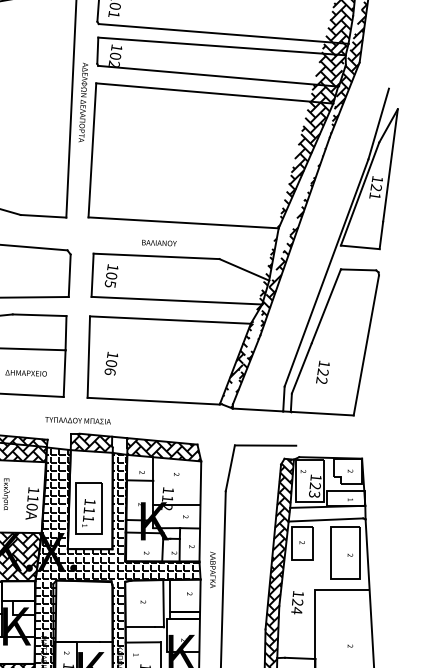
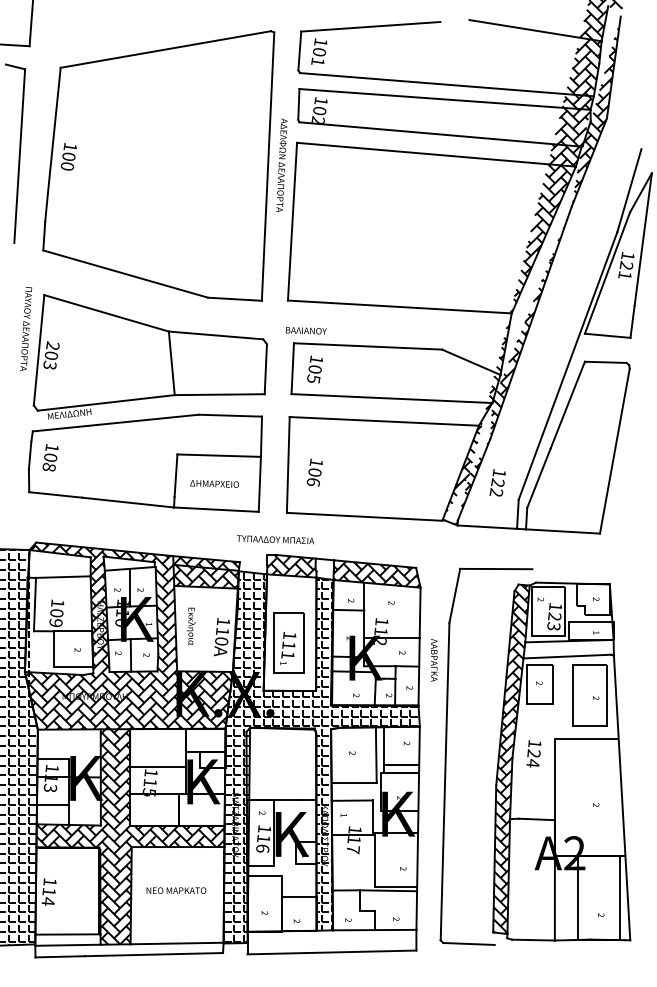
text: (159, 242) -> (306, 330), moved
text: (322, 372) -> (497, 482), moved
text: (213, 570) -> (434, 660), moved

